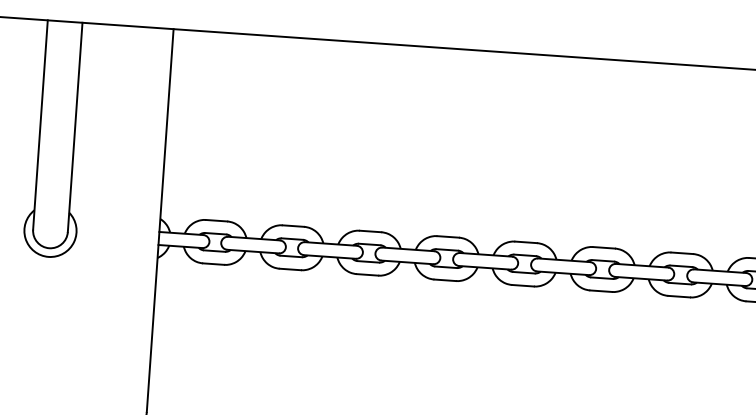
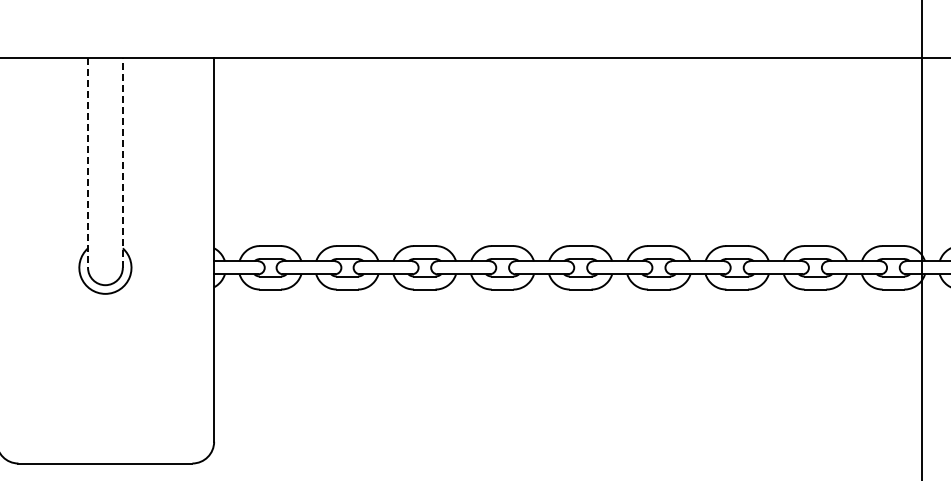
line: (40, 124) -> (88, 162), solid -> dashed
line: (74, 127) -> (122, 162), solid -> dashed

